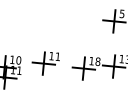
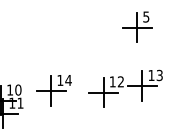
text: (57, 56) -> (68, 80), 11 -> 14
text: (97, 61) -> (120, 81), 18 -> 12

